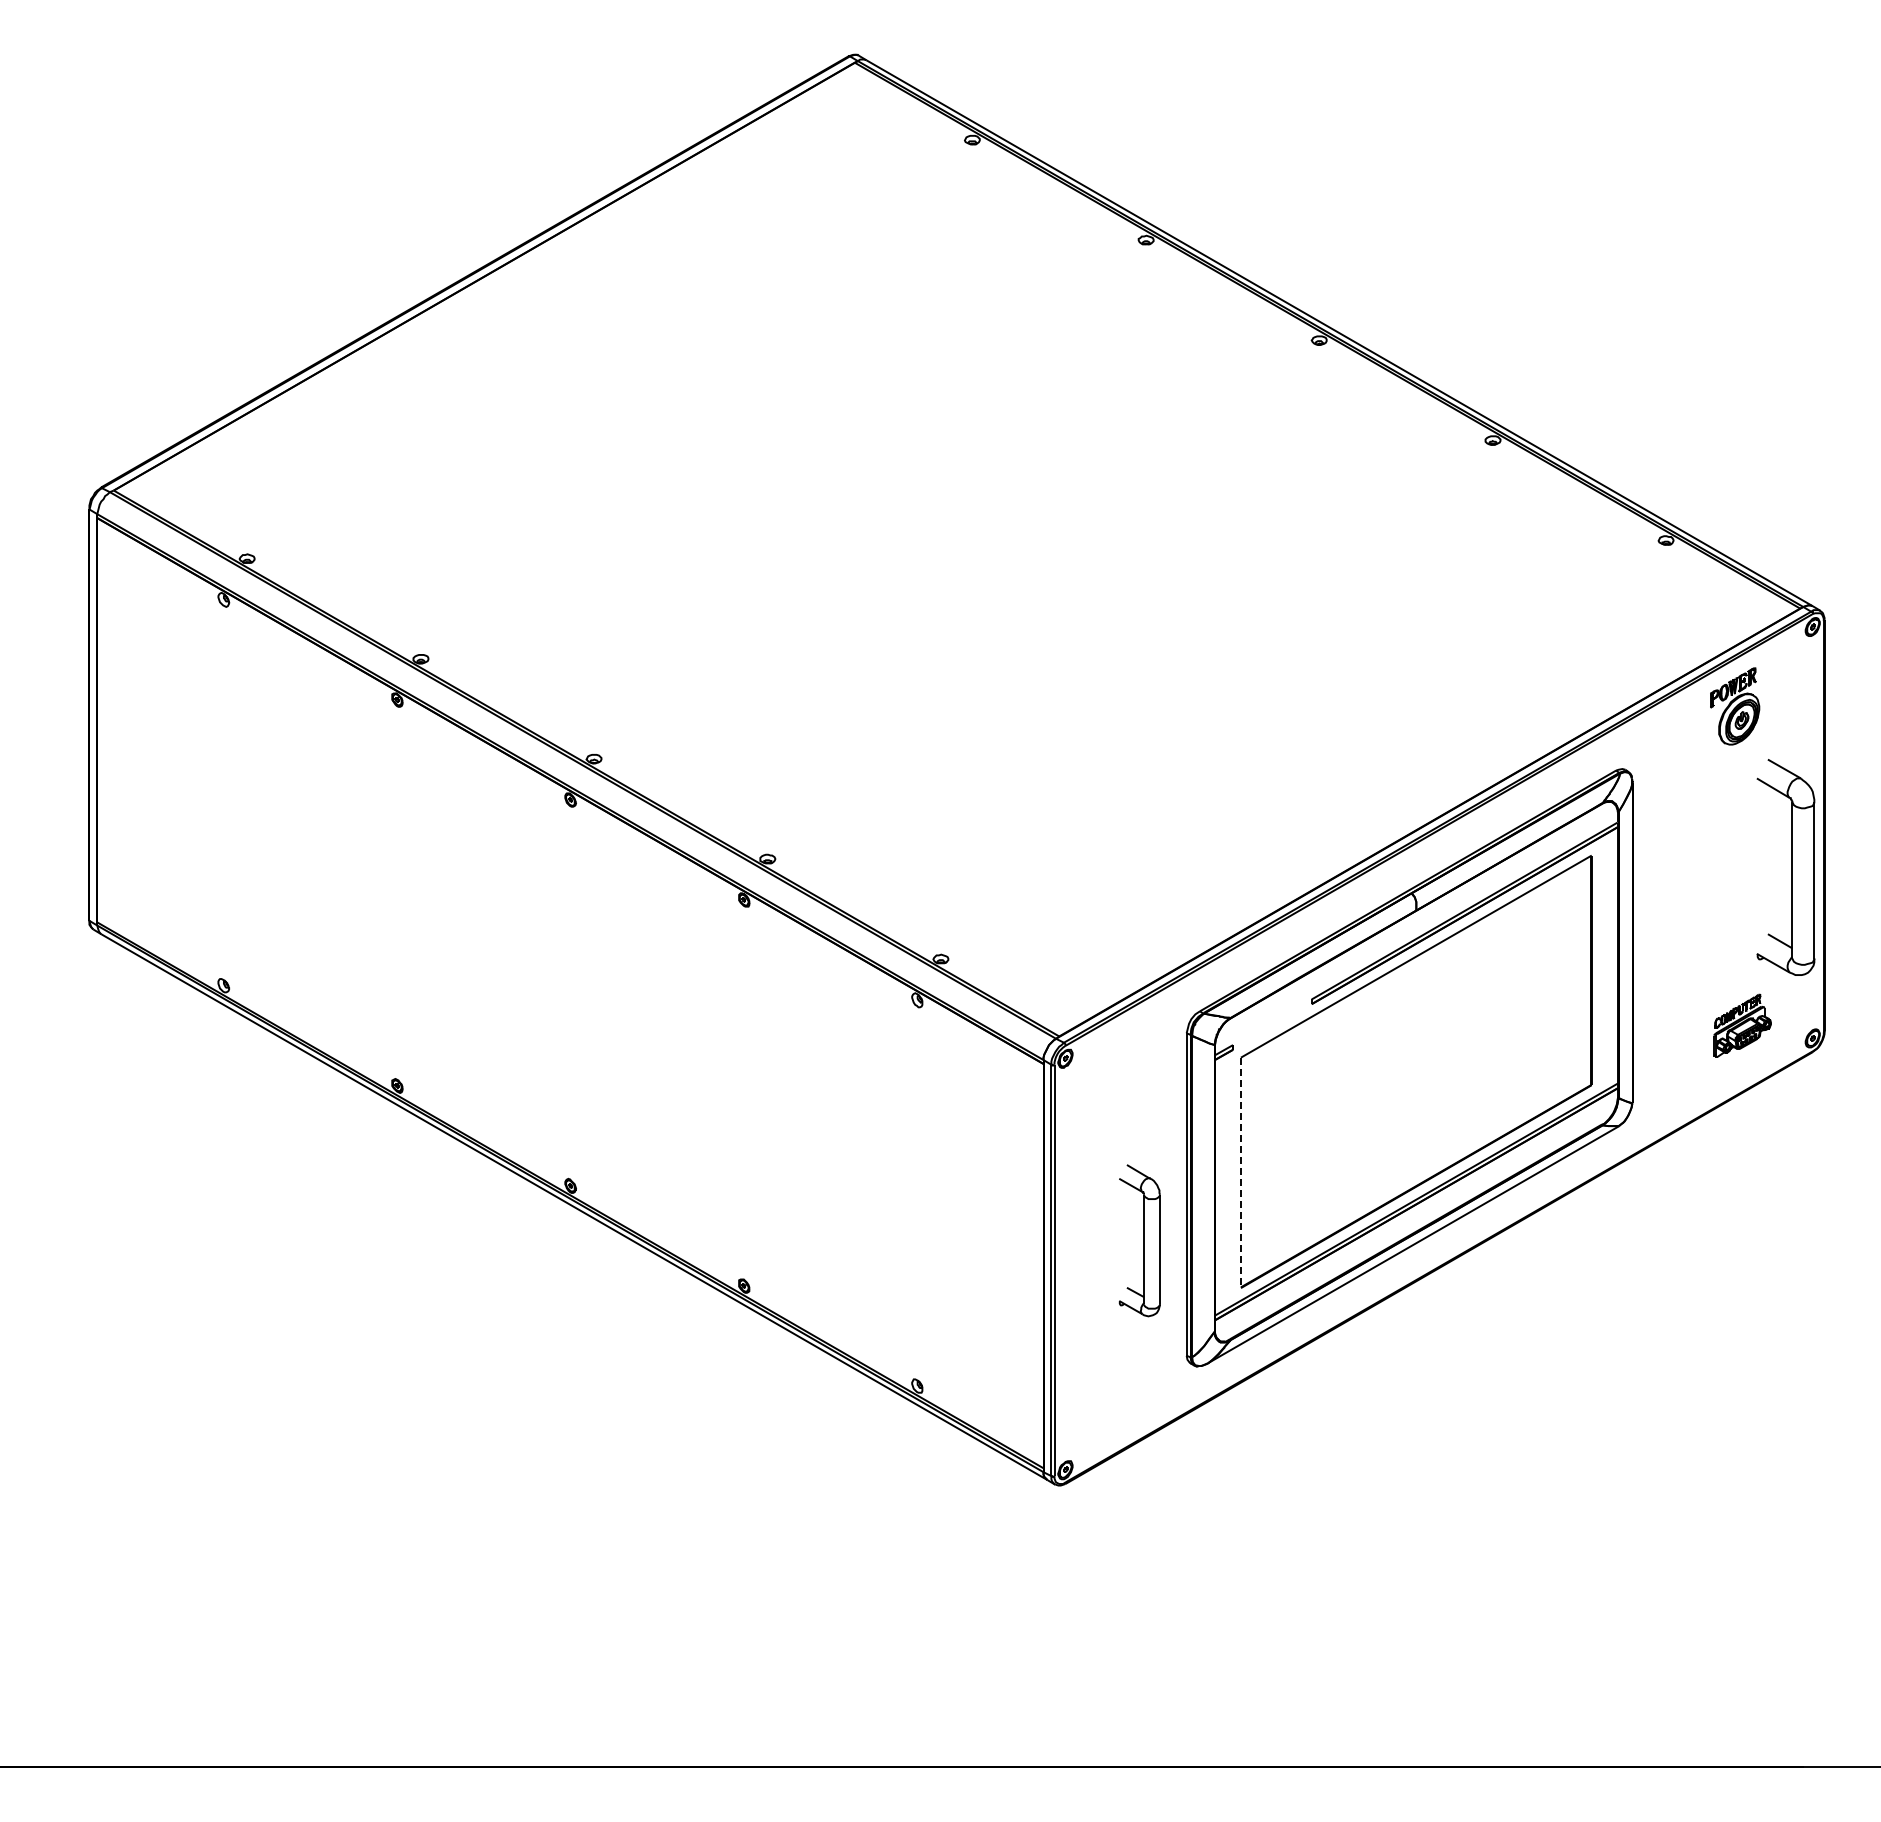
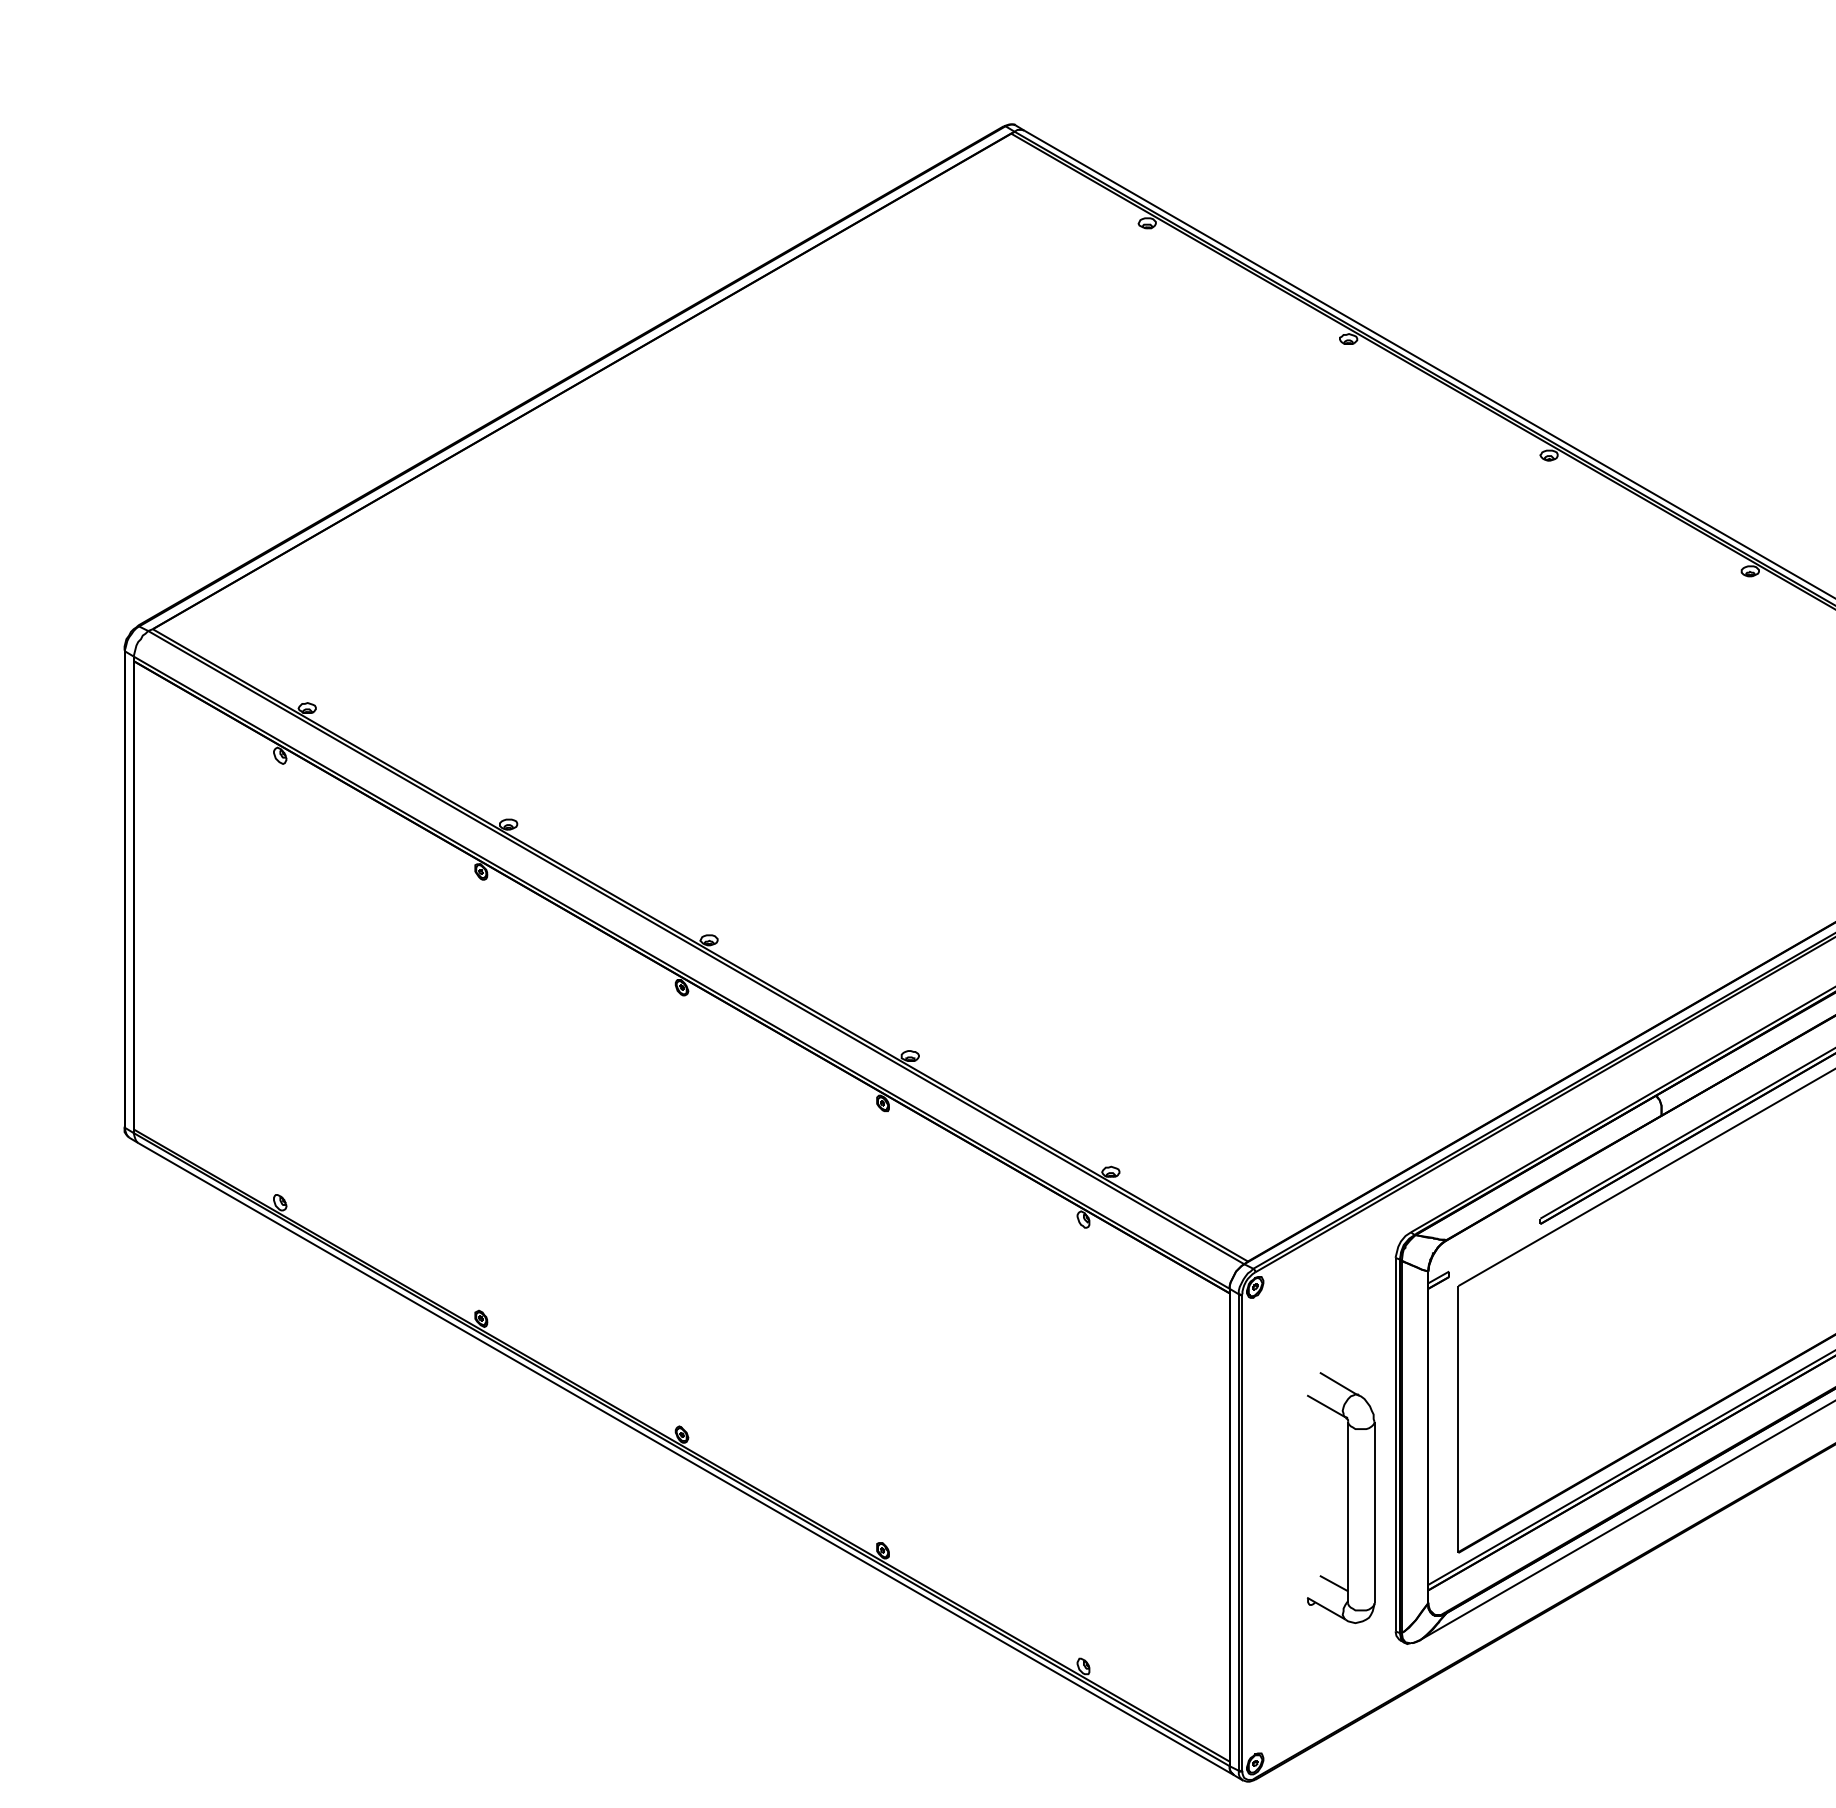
line: (1240, 1173) -> (1457, 1420), dashed -> solid
part: (1139, 1240) -> (1340, 1497), size x1.43

